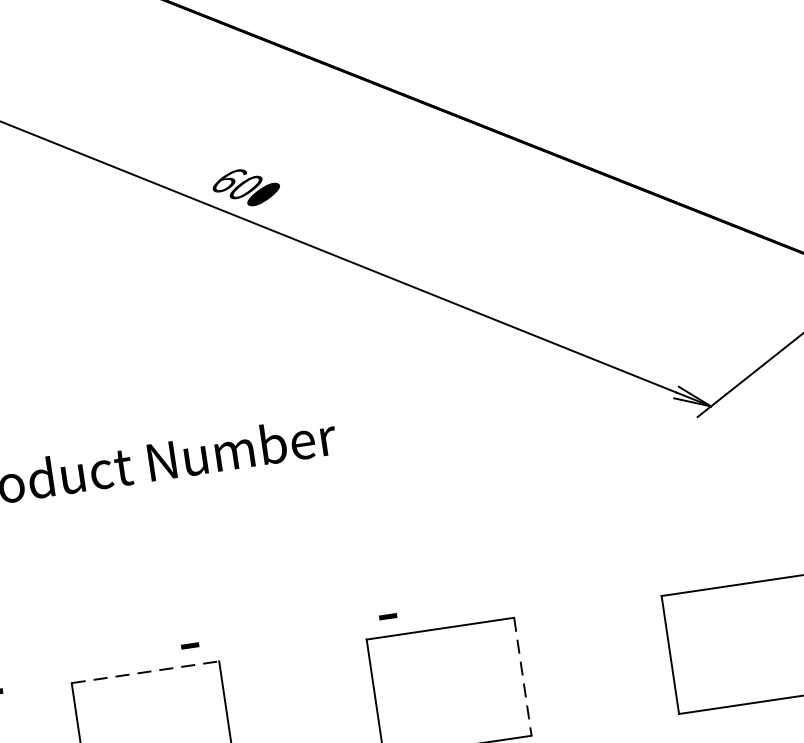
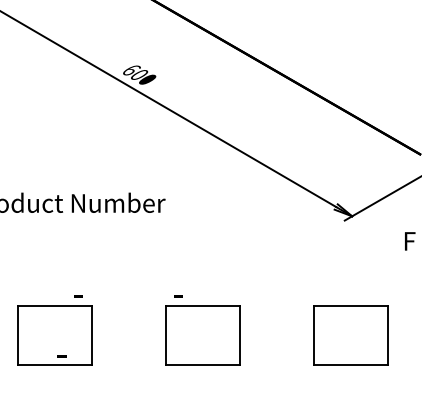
line: (146, 671) -> (55, 305), dashed -> solid
line: (523, 676) -> (240, 335), dashed -> solid

